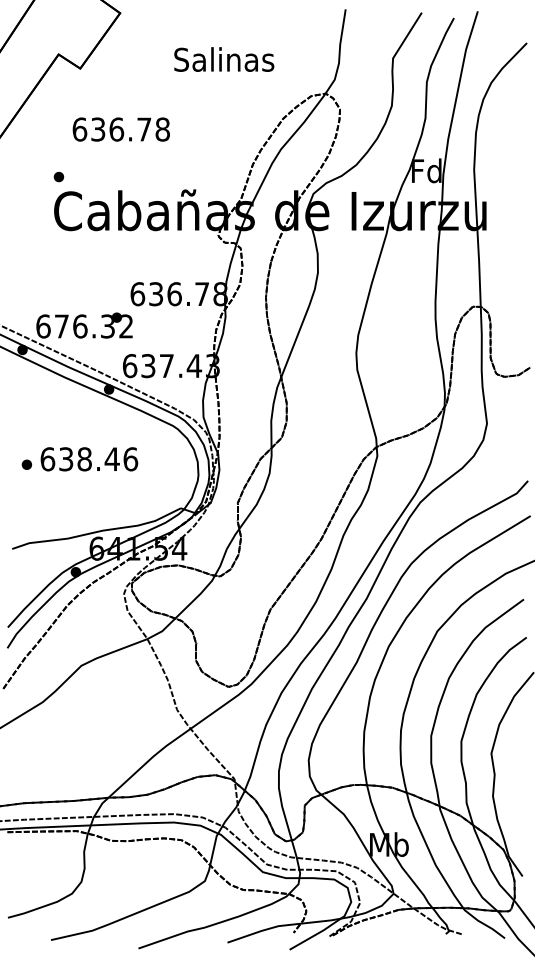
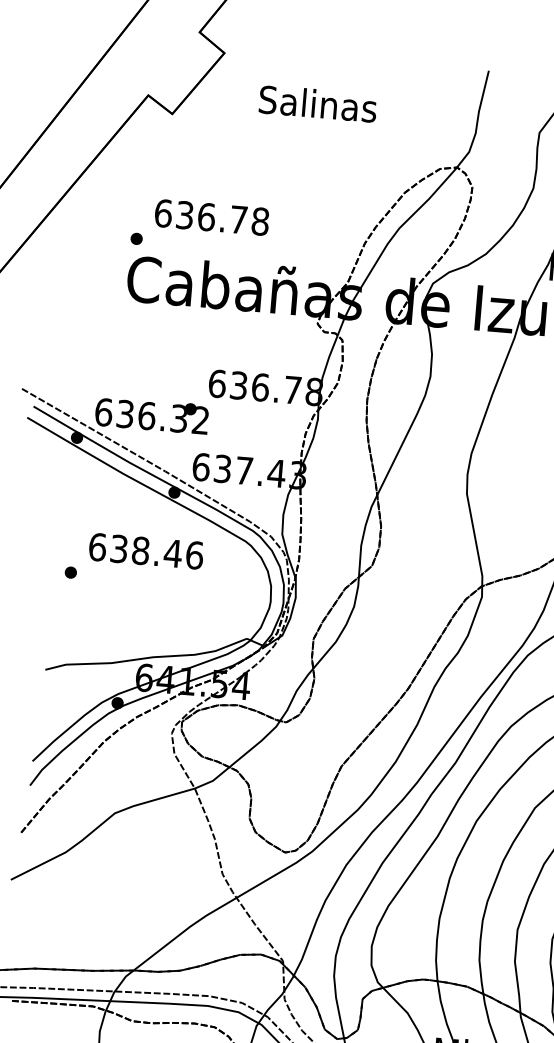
text: (224, 59) -> (318, 103), moved
text: (120, 129) -> (211, 217), moved
text: (61, 326) -> (124, 414), 676.32 -> 636.32
text: (89, 459) -> (146, 551), moved

